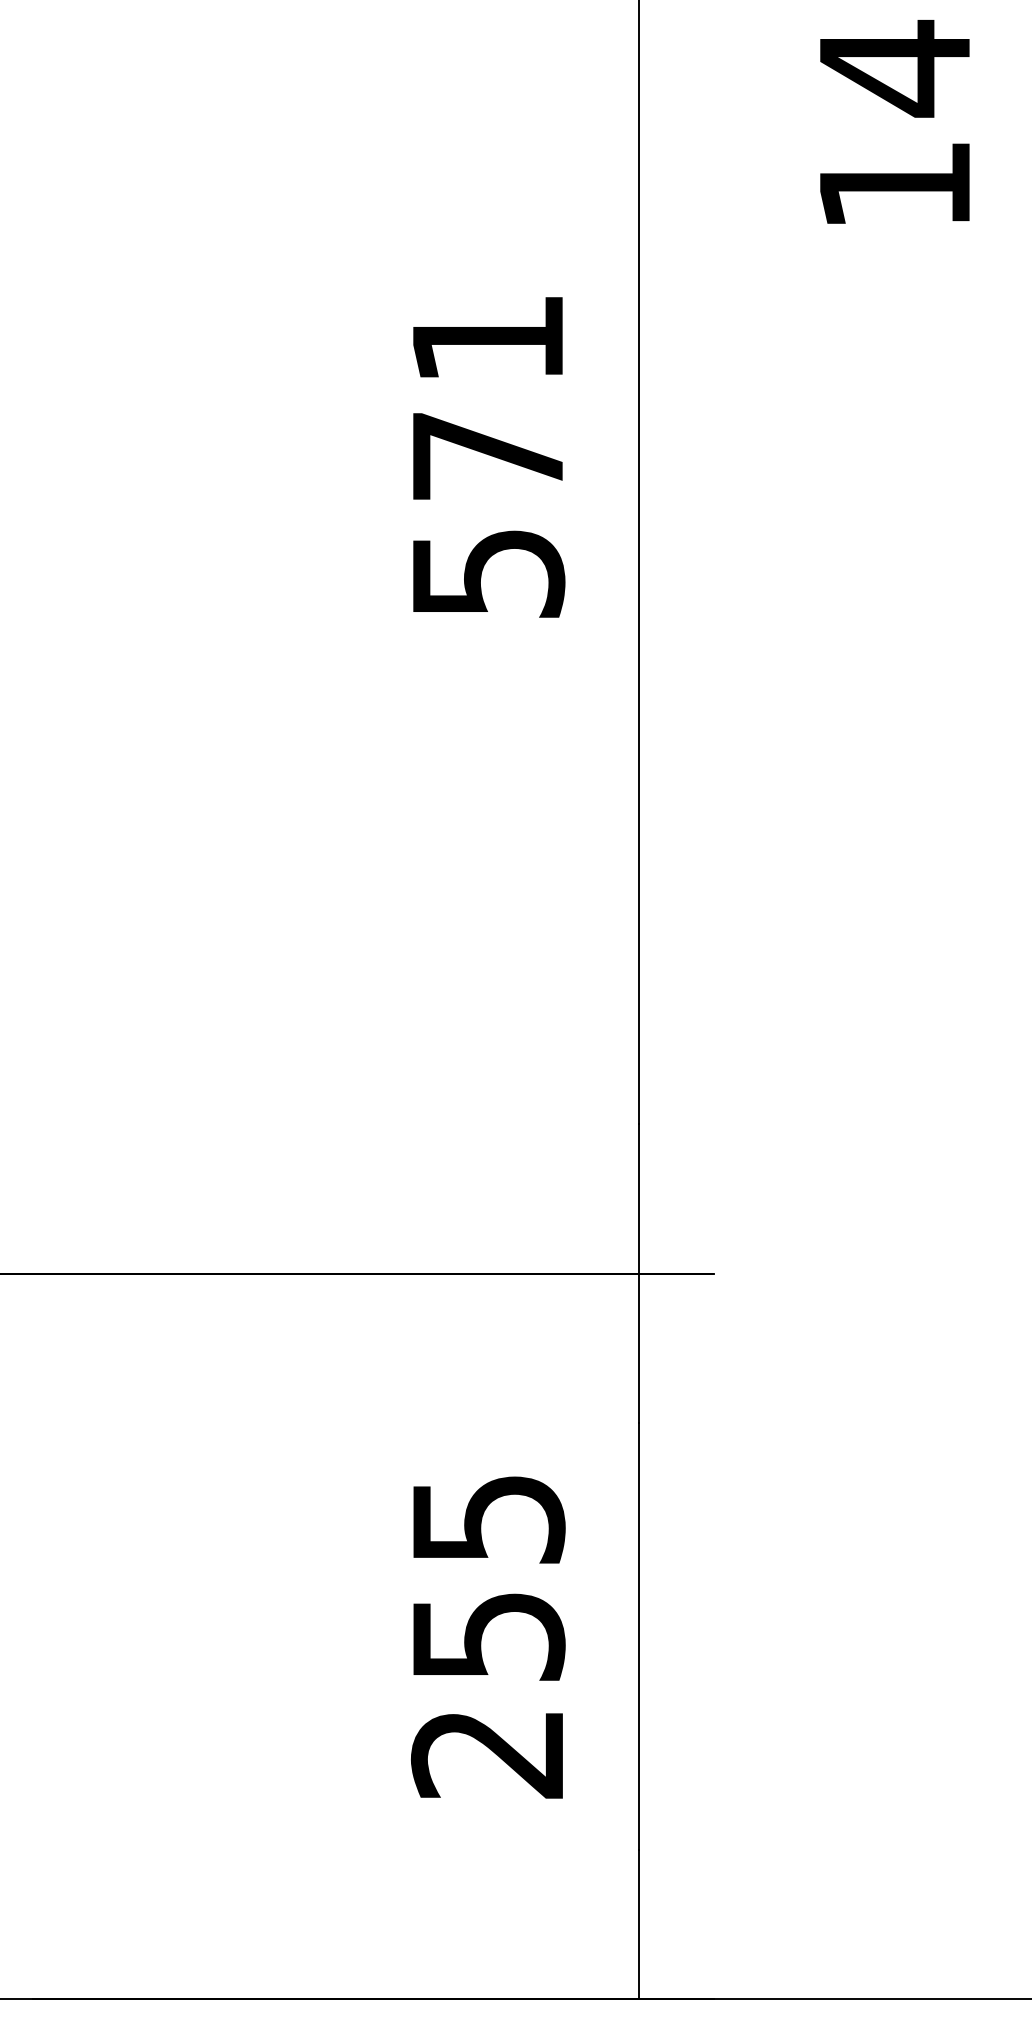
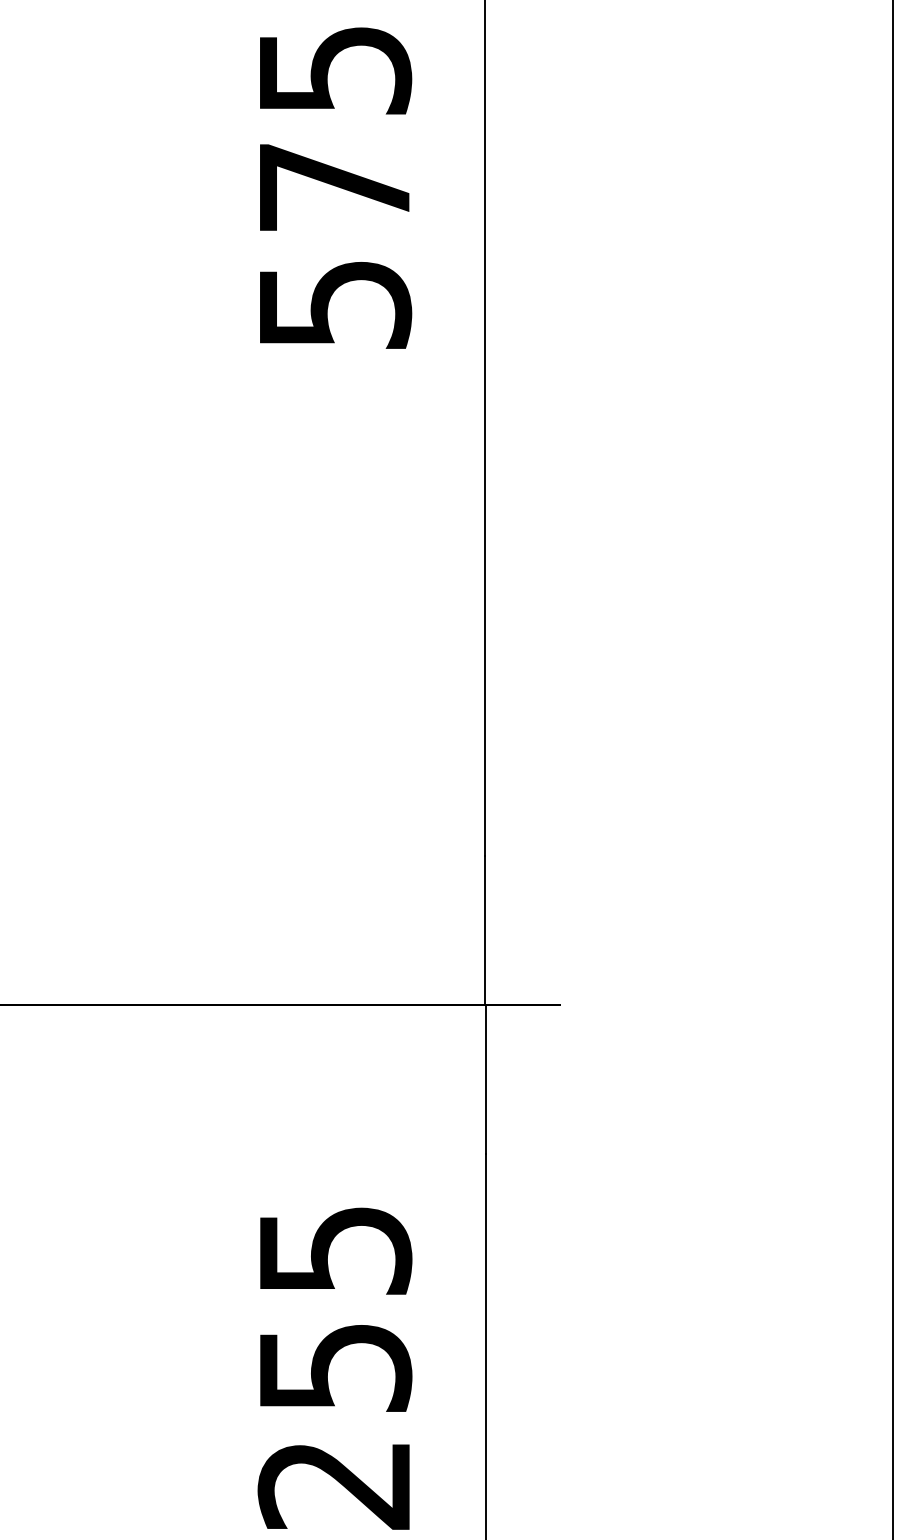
text: (489, 339) -> (336, 70), 571 -> 575

